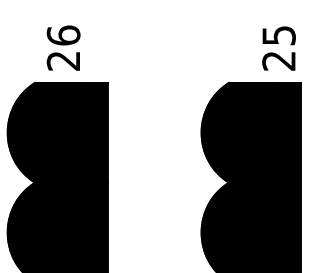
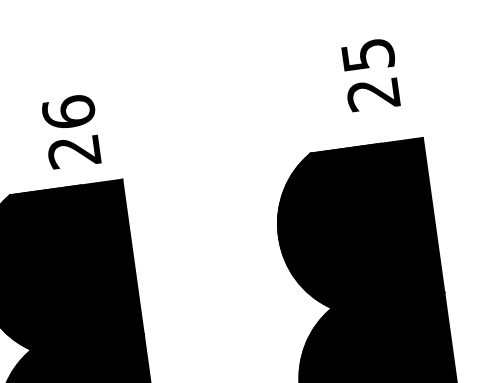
text: (63, 47) -> (71, 130), moved
text: (278, 48) -> (370, 75), moved

